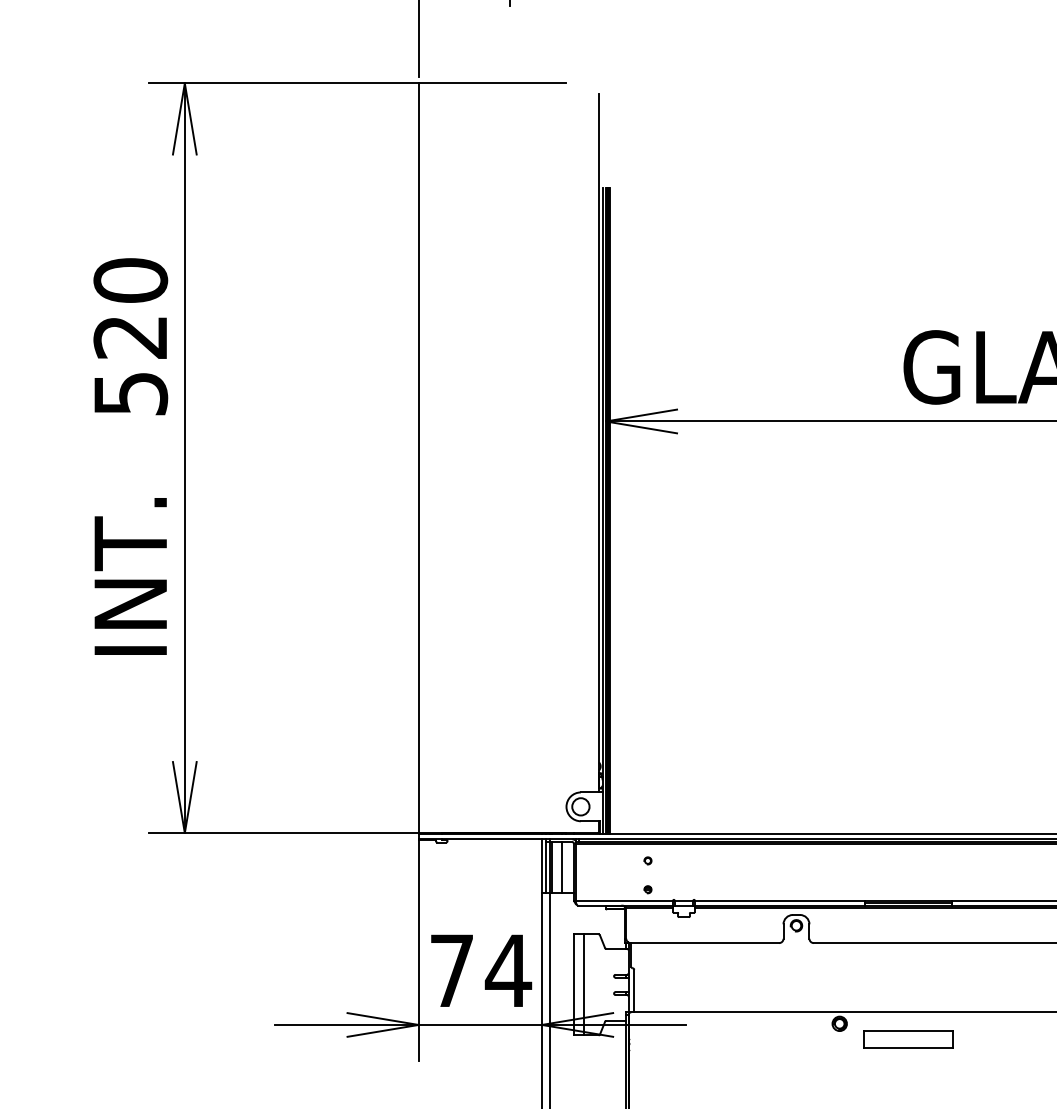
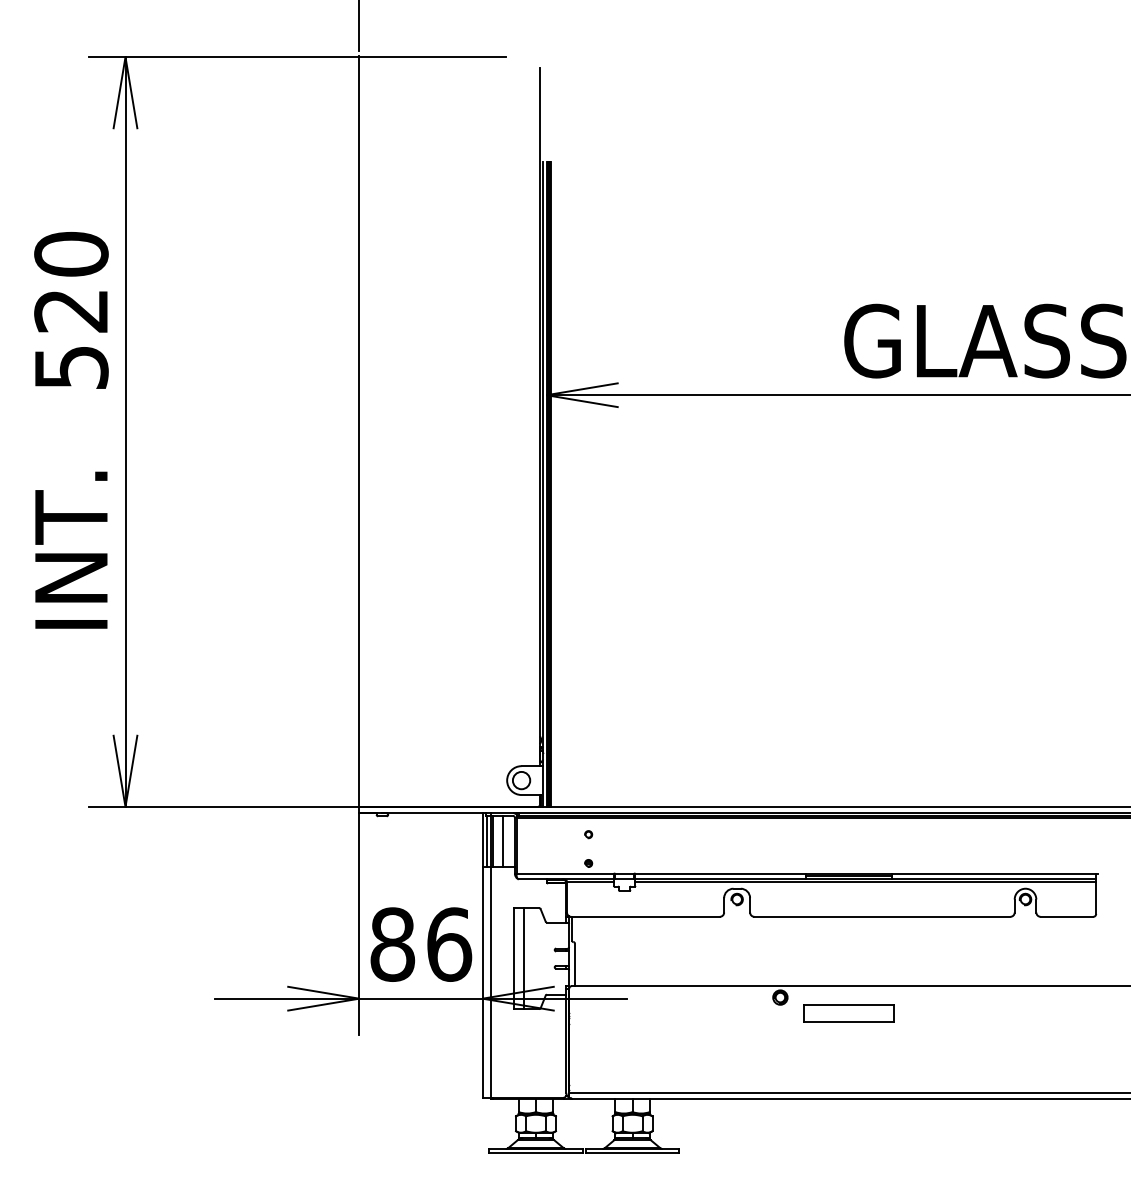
text: (480, 970) -> (421, 944), 74 -> 86

